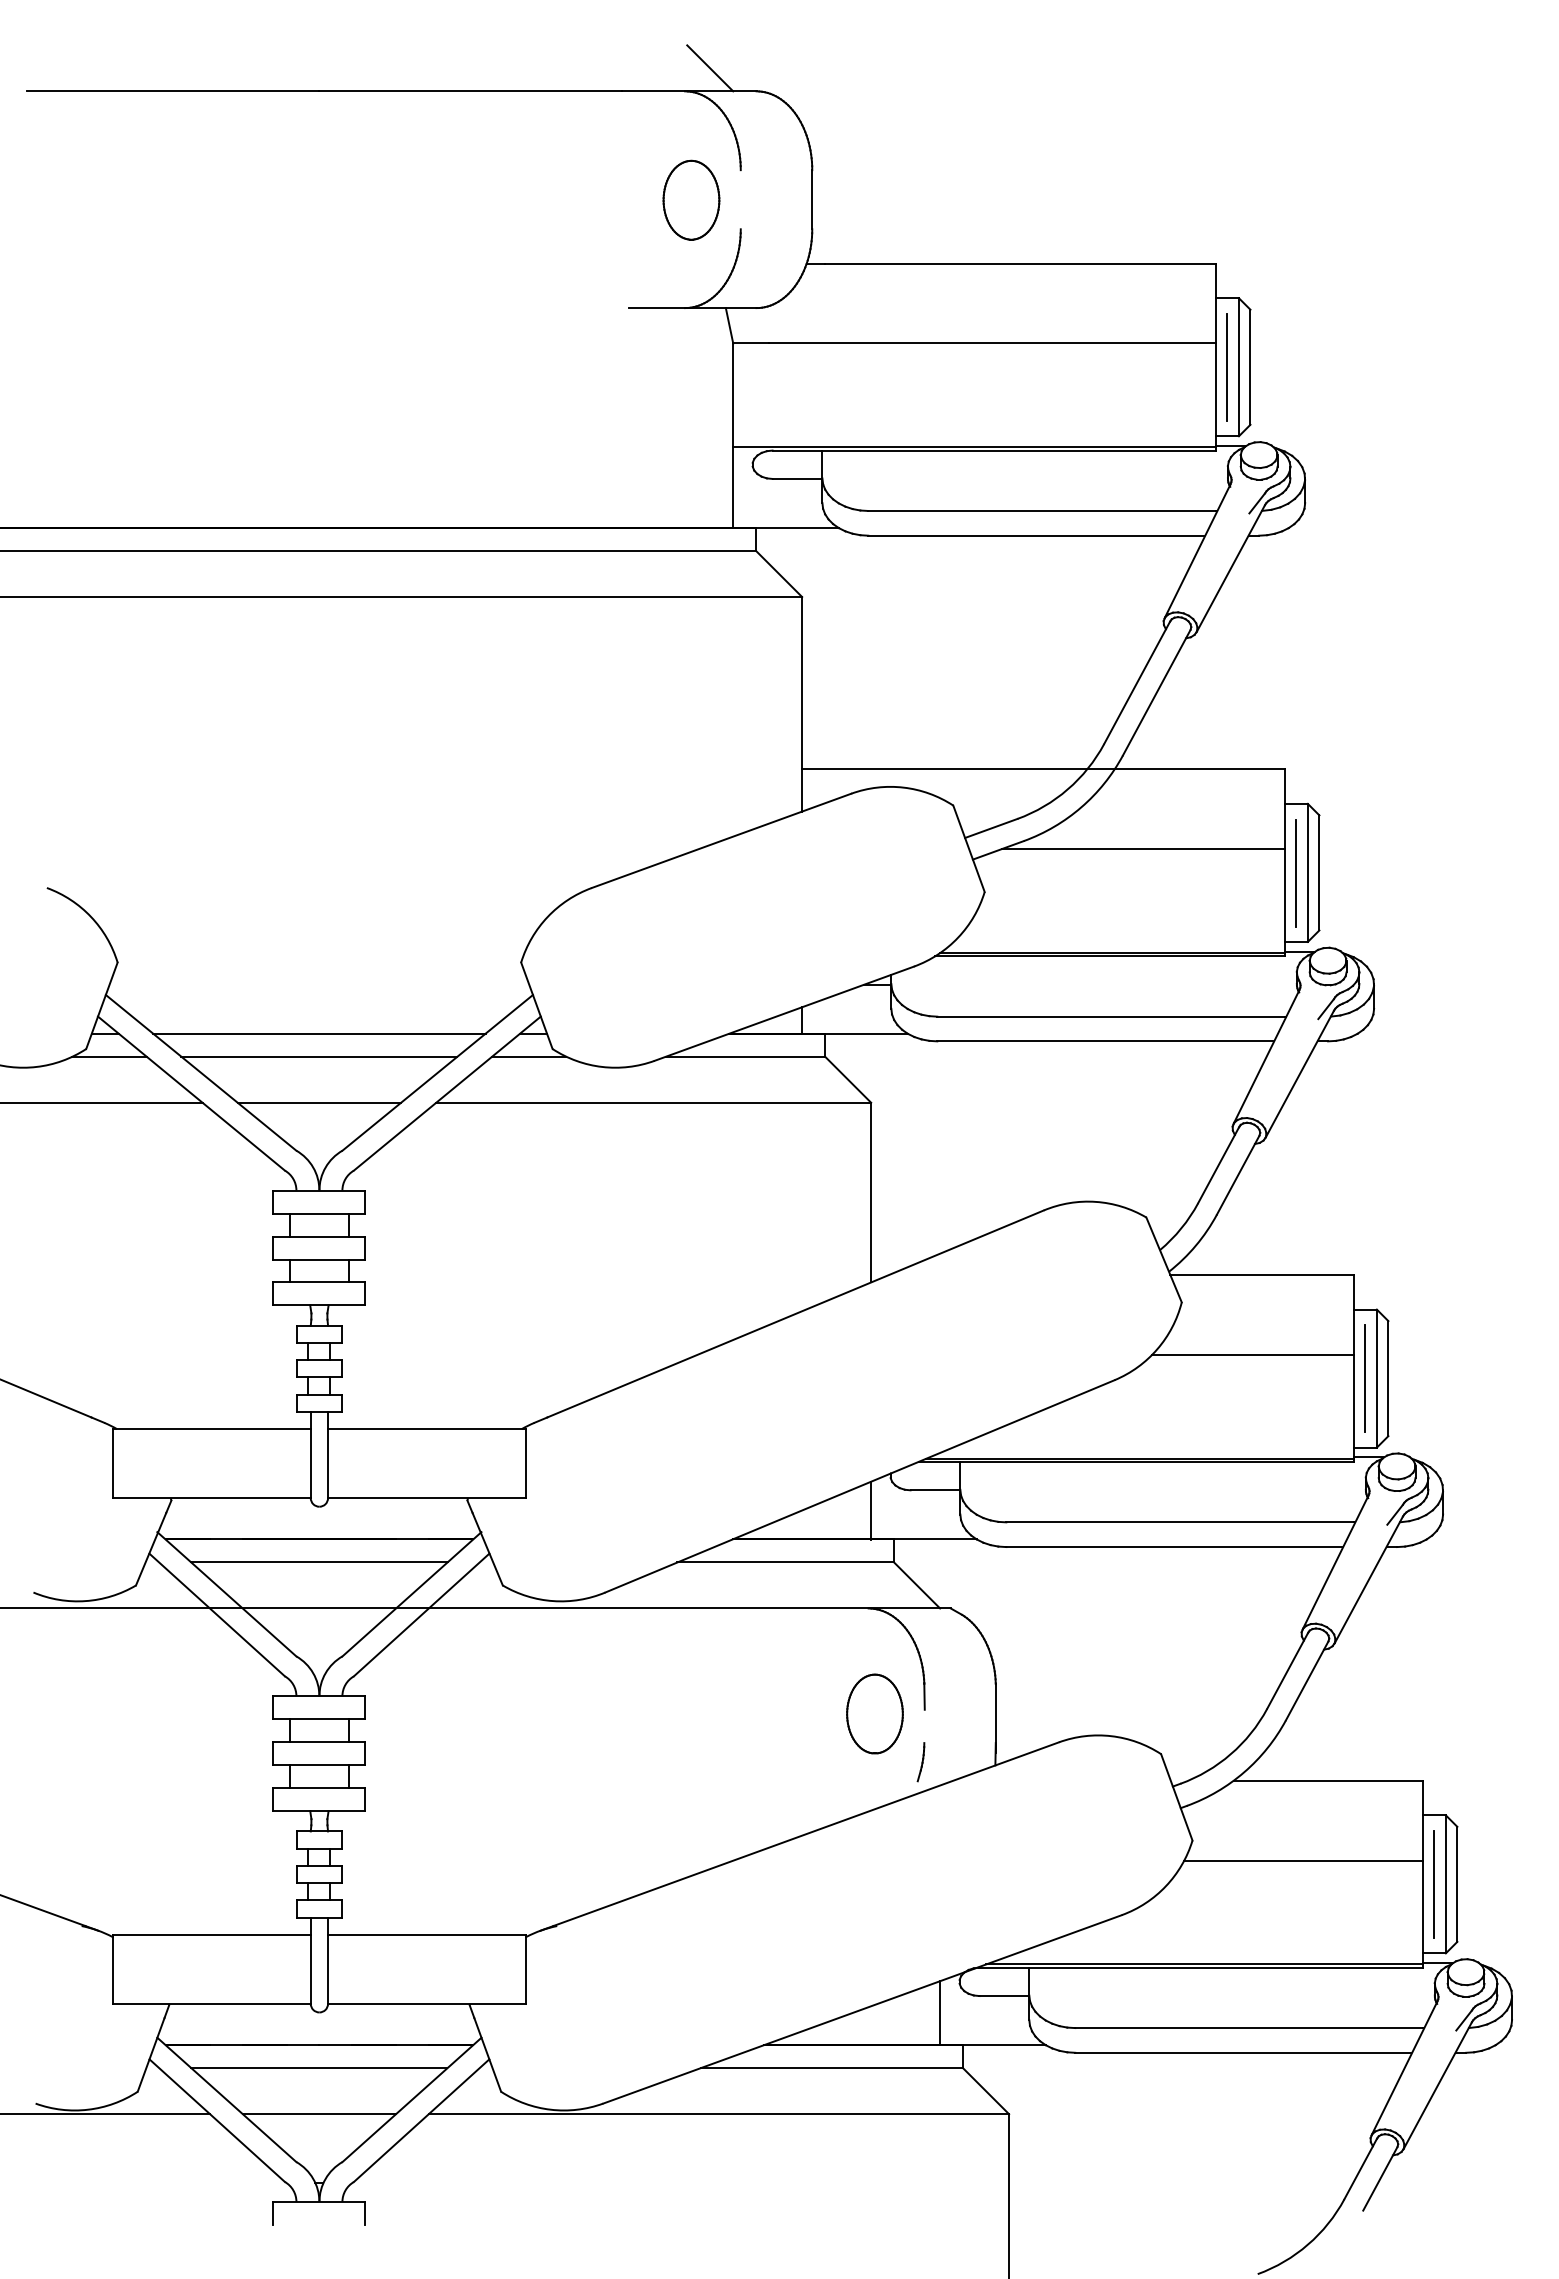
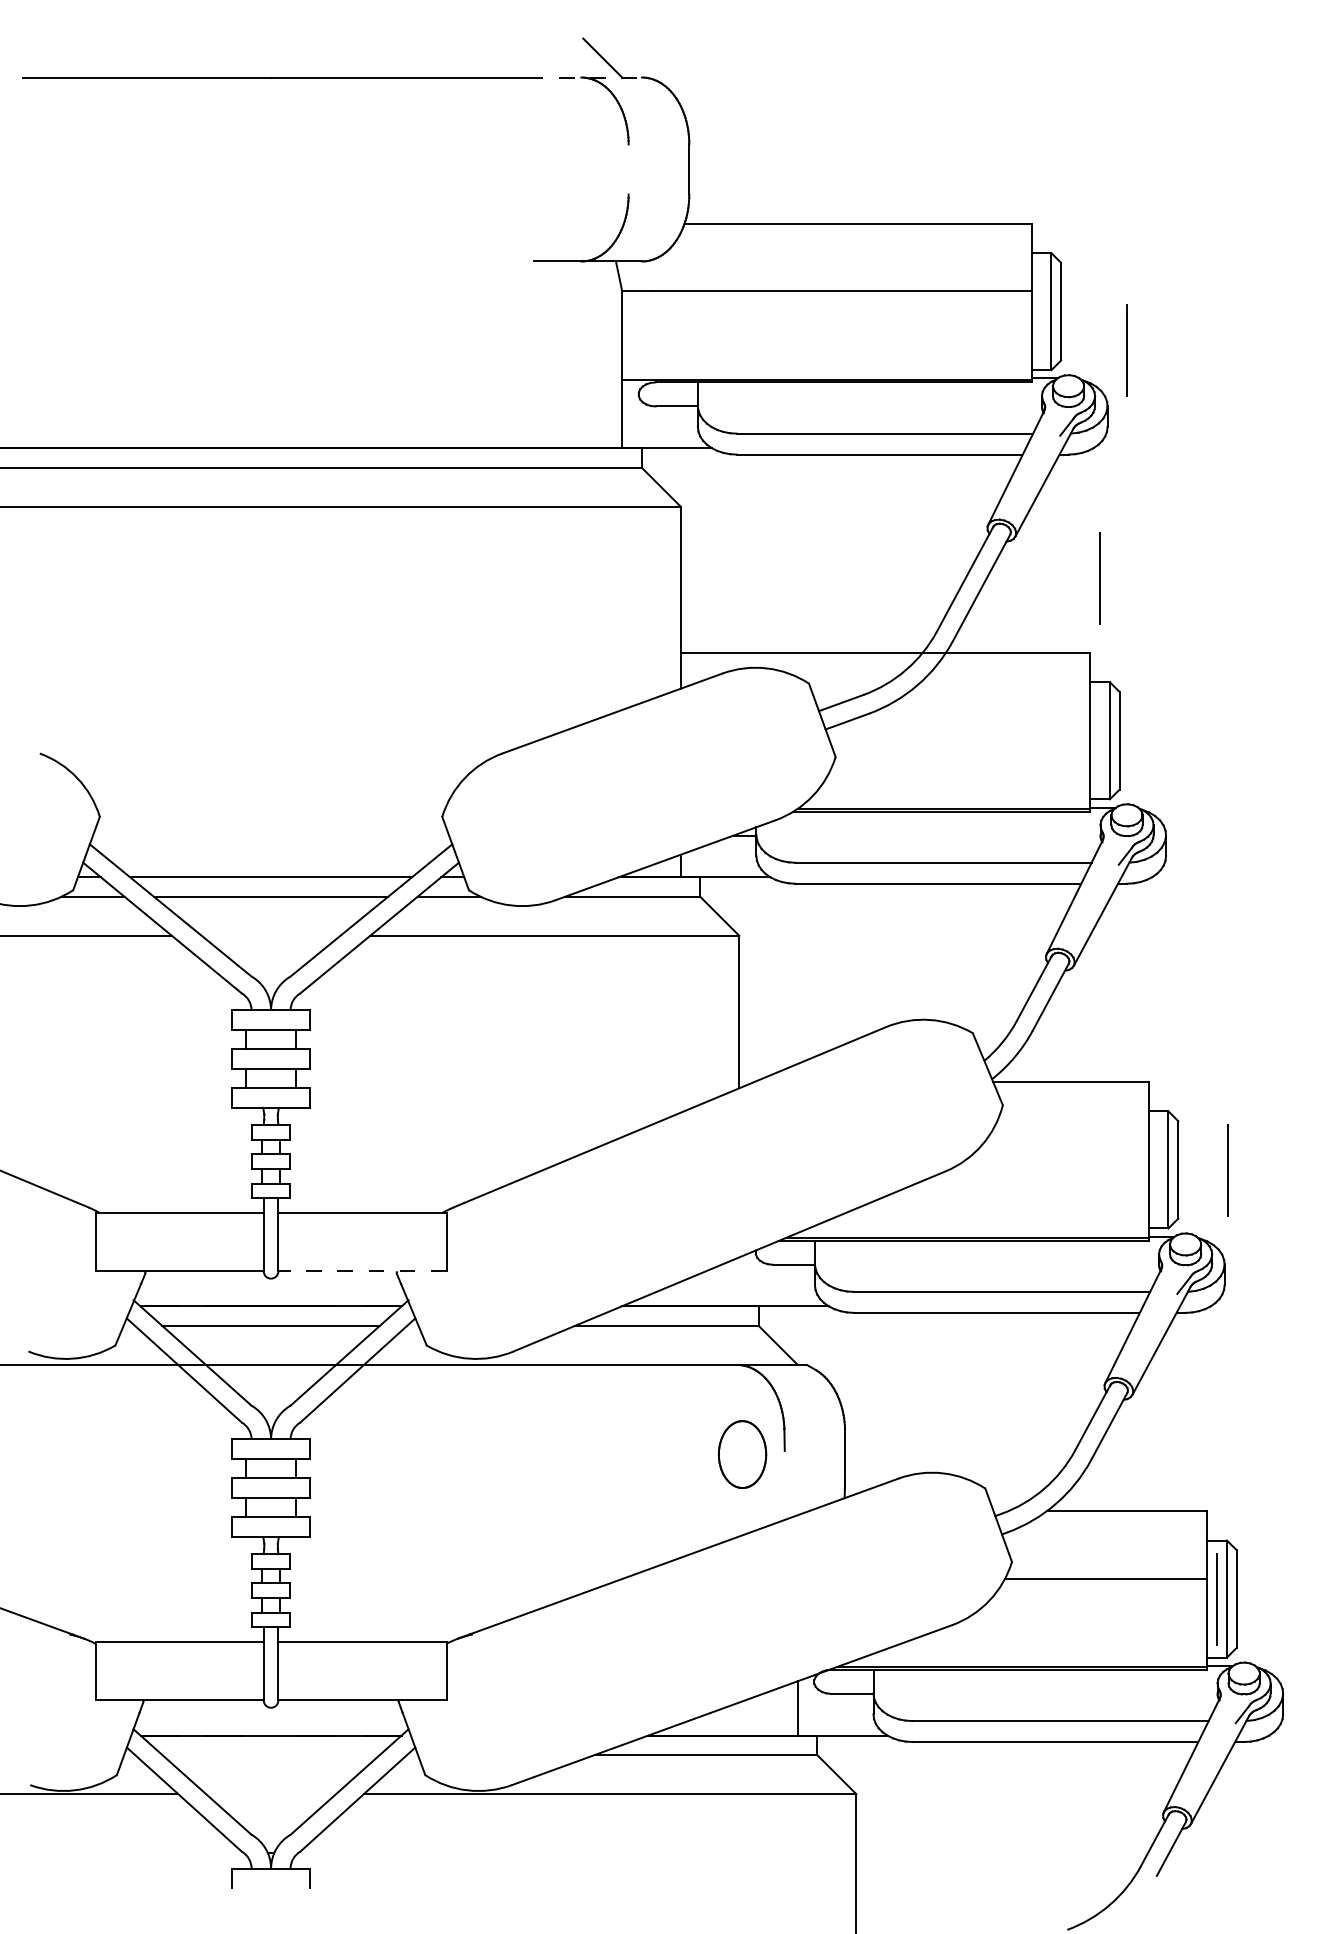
line: (689, 91) -> (585, 77), solid -> dashed
part: (691, 199) -> (586, 169), removed
line: (1226, 367) -> (1126, 350), moved
line: (1142, 849) -> (969, 720), removed
line: (1295, 873) -> (1099, 579), moved
line: (319, 1102) -> (271, 935), removed
line: (1252, 1354) -> (1062, 1149), removed
line: (1364, 1378) -> (1227, 1169), moved
line: (426, 1498) -> (361, 1271), solid -> dashed
line: (871, 1510) -> (739, 1281), removed
part: (920, 1762) -> (781, 1495), removed
line: (319, 2068) -> (271, 1755), removed
line: (319, 2114) -> (271, 1794), removed

